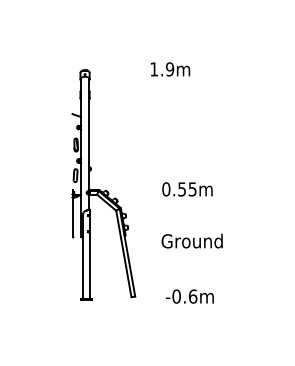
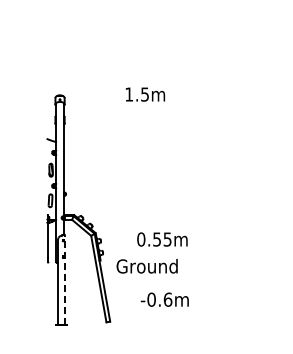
text: (170, 69) -> (145, 94), 1.9m -> 1.5m
text: (187, 189) -> (162, 239), moved
text: (191, 240) -> (146, 265), moved
line: (89, 254) -> (64, 279), solid -> dashed
text: (189, 296) -> (164, 299), moved

